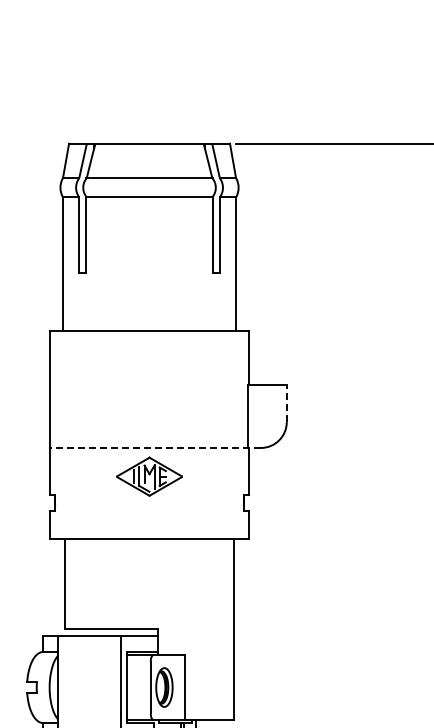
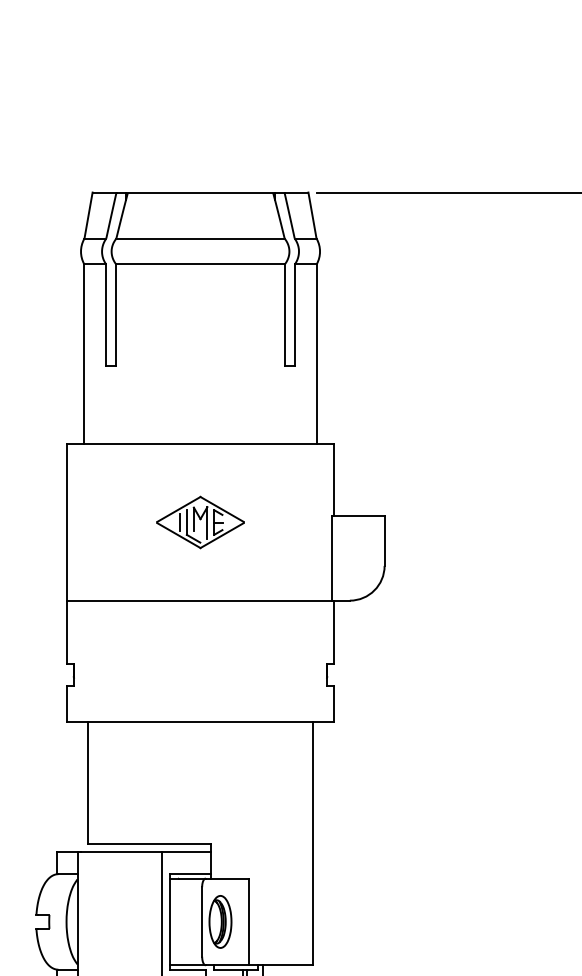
line: (286, 403) -> (384, 540), dashed -> solid
line: (155, 448) -> (208, 601), dashed -> solid
part: (149, 476) -> (200, 522), moved

